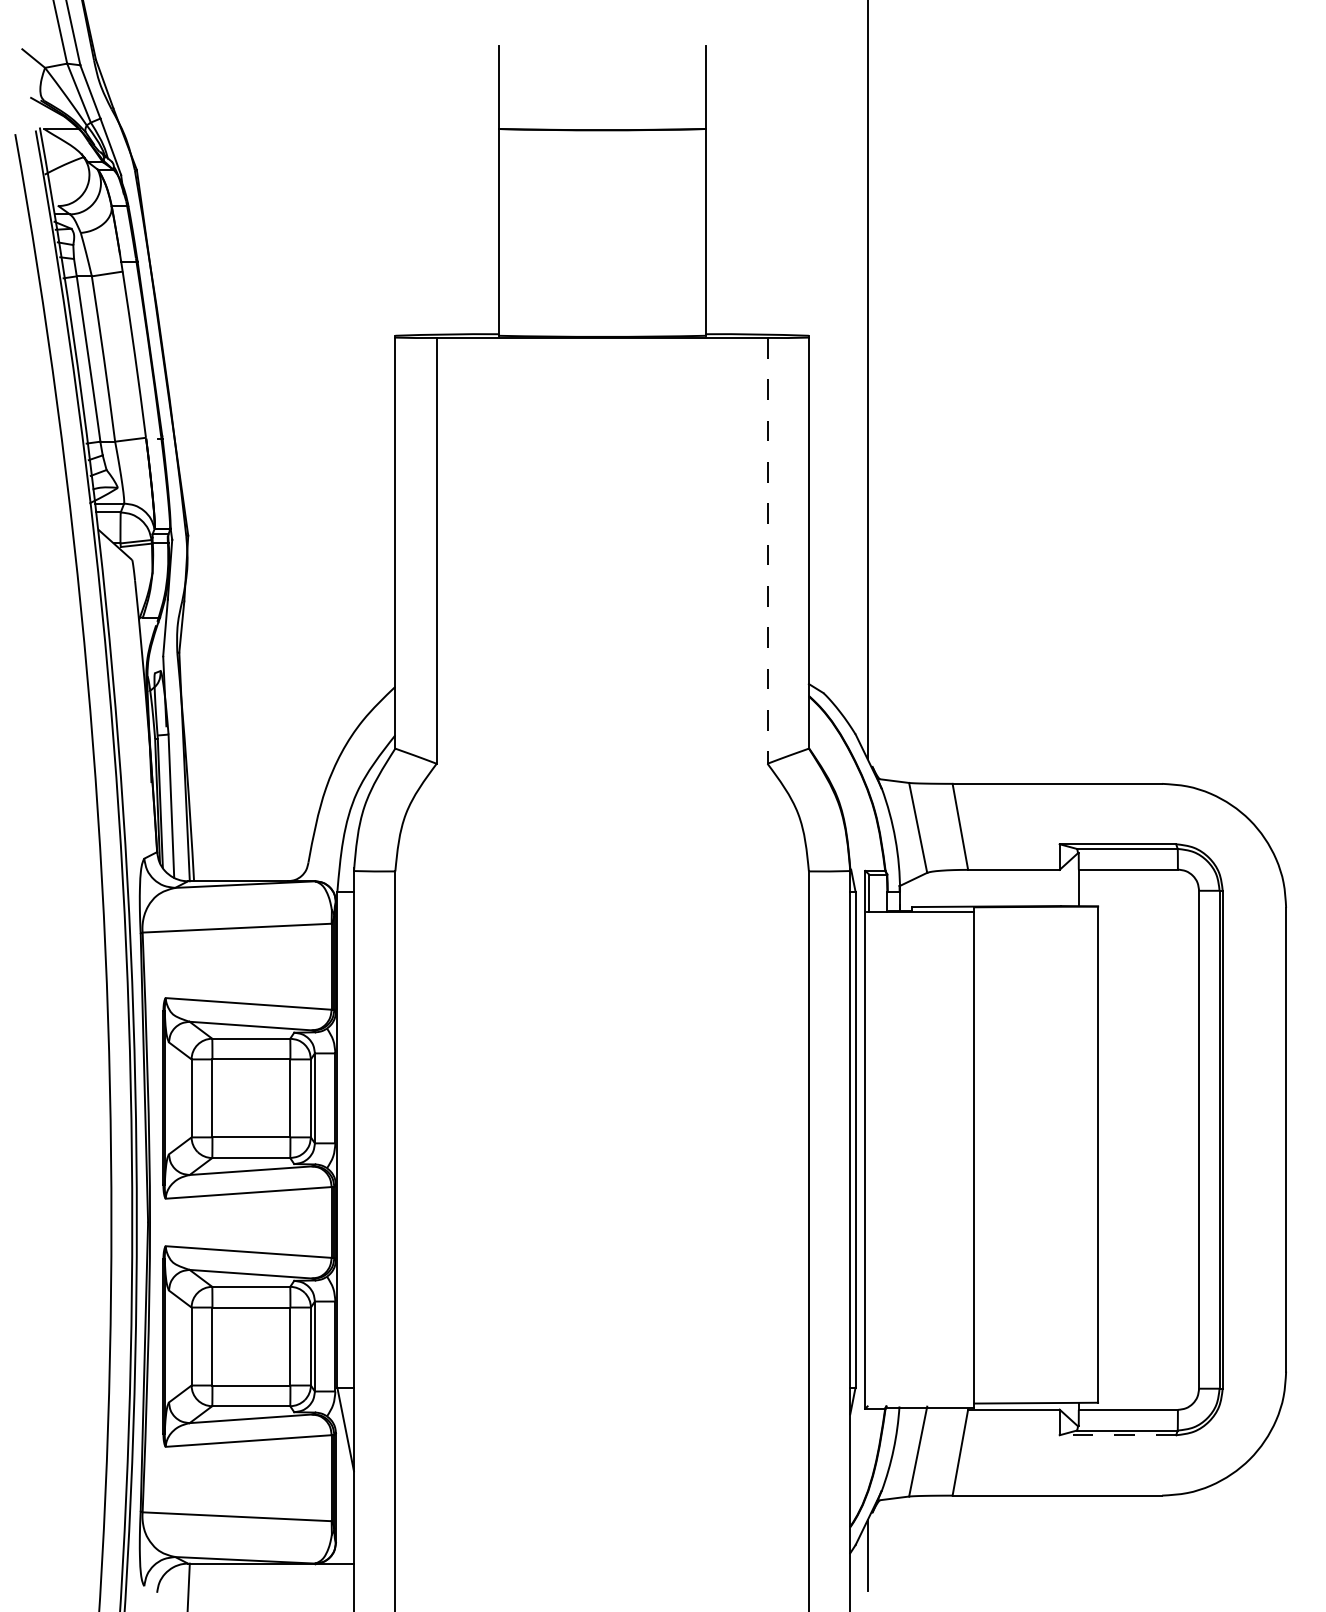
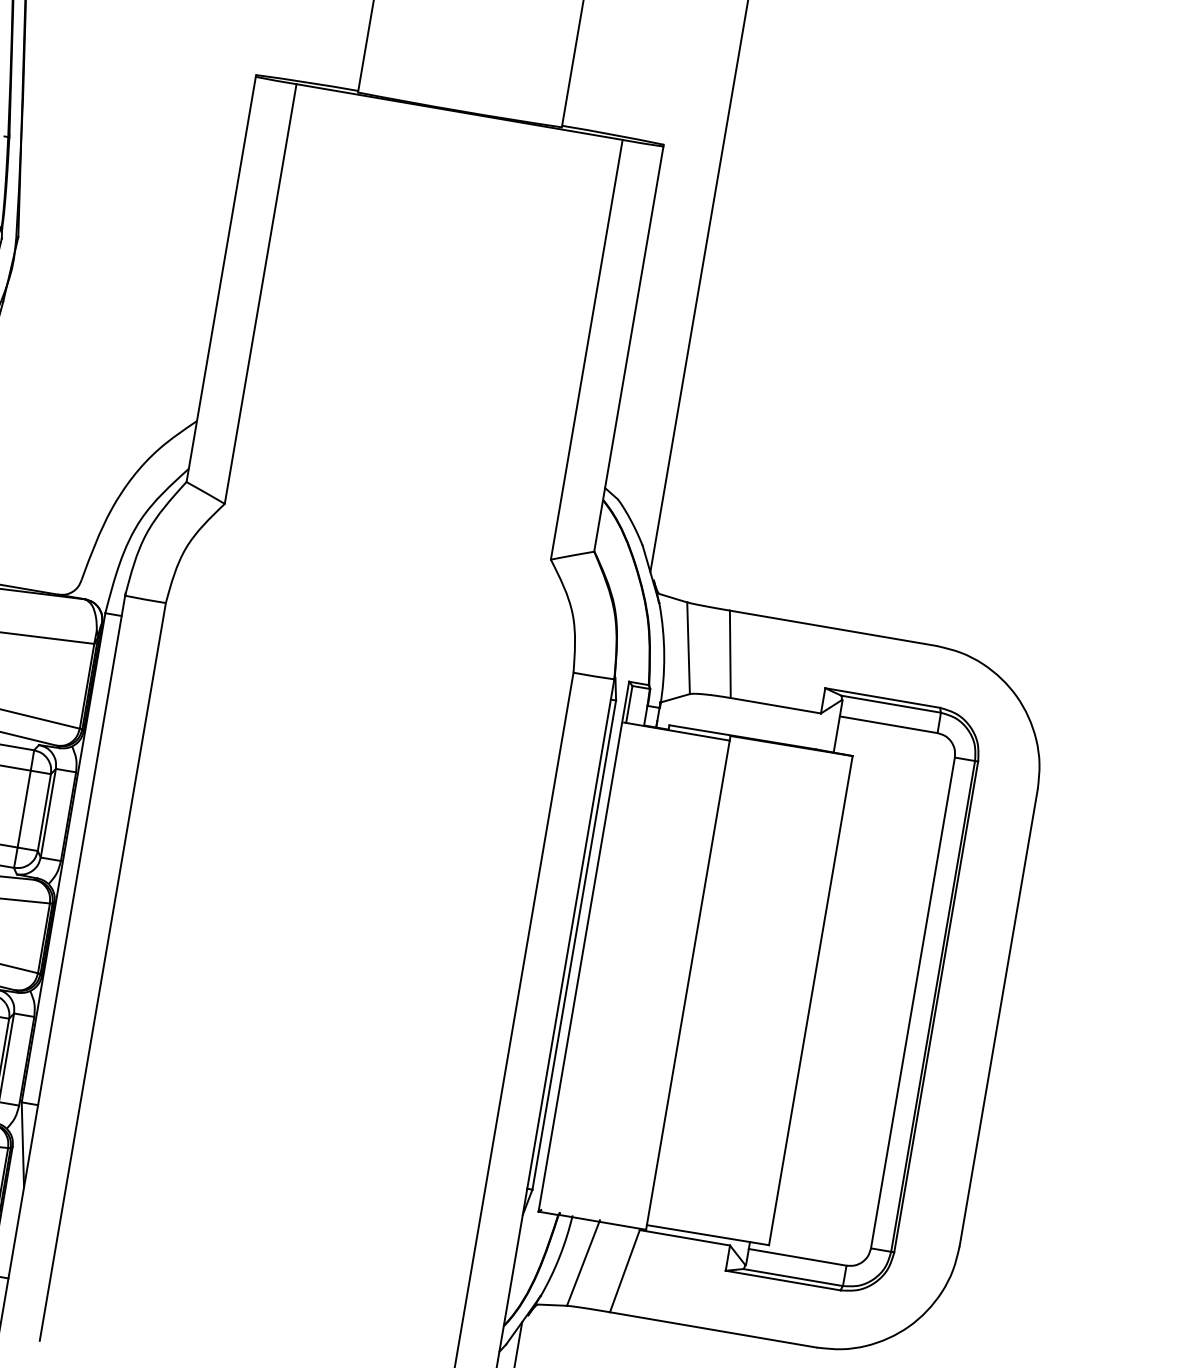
line: (767, 550) -> (586, 349), dashed -> solid
line: (1117, 1435) -> (782, 1280), dashed -> solid

